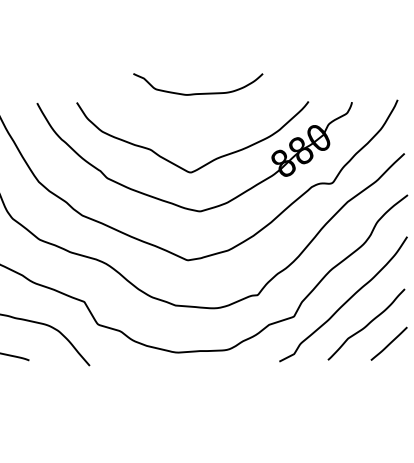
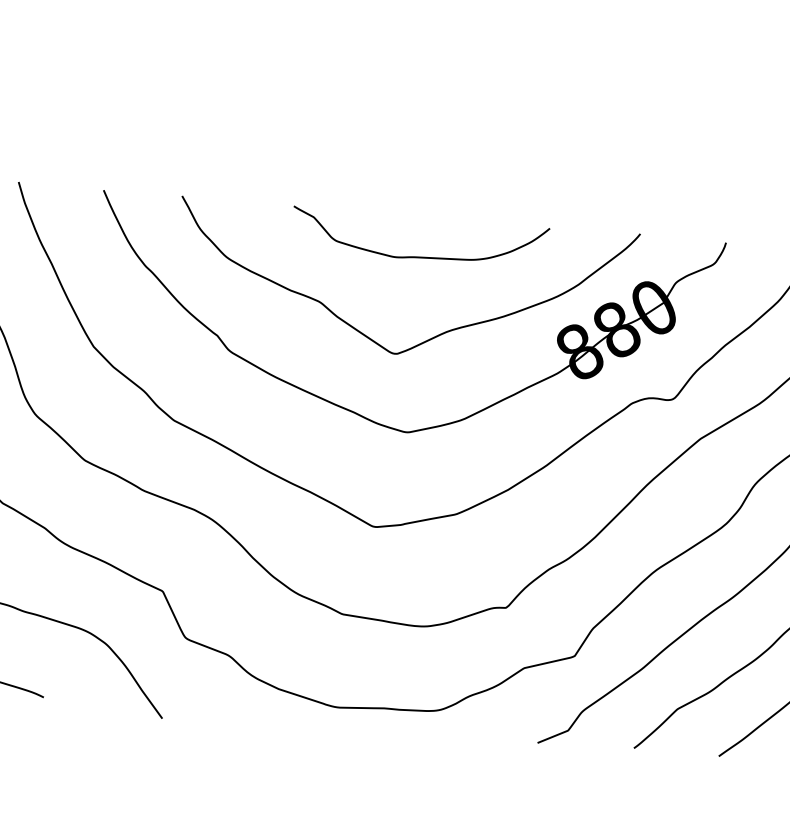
curve: (198, 93) -> (419, 256), moved

